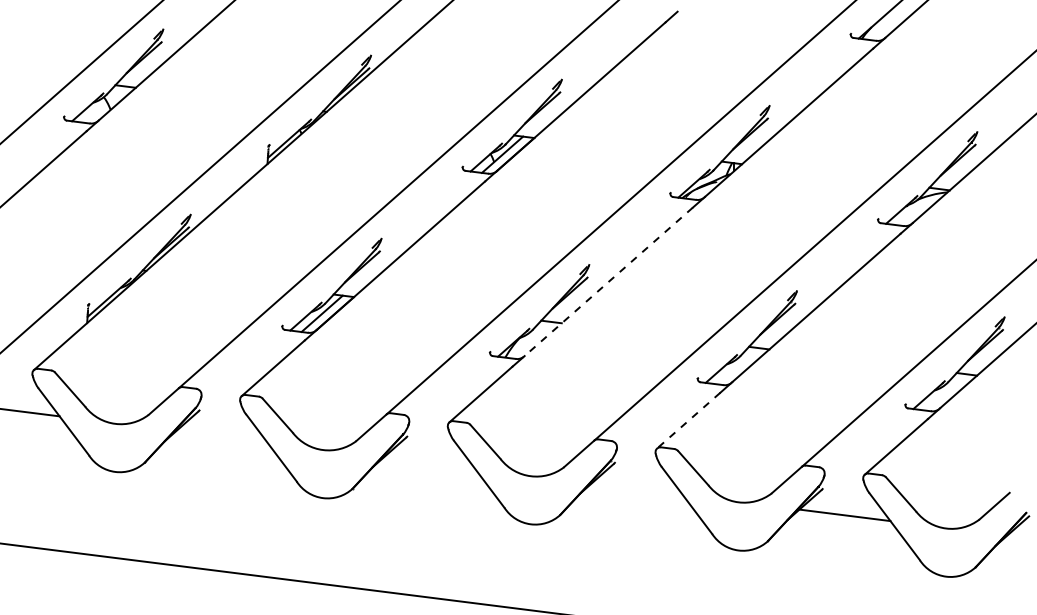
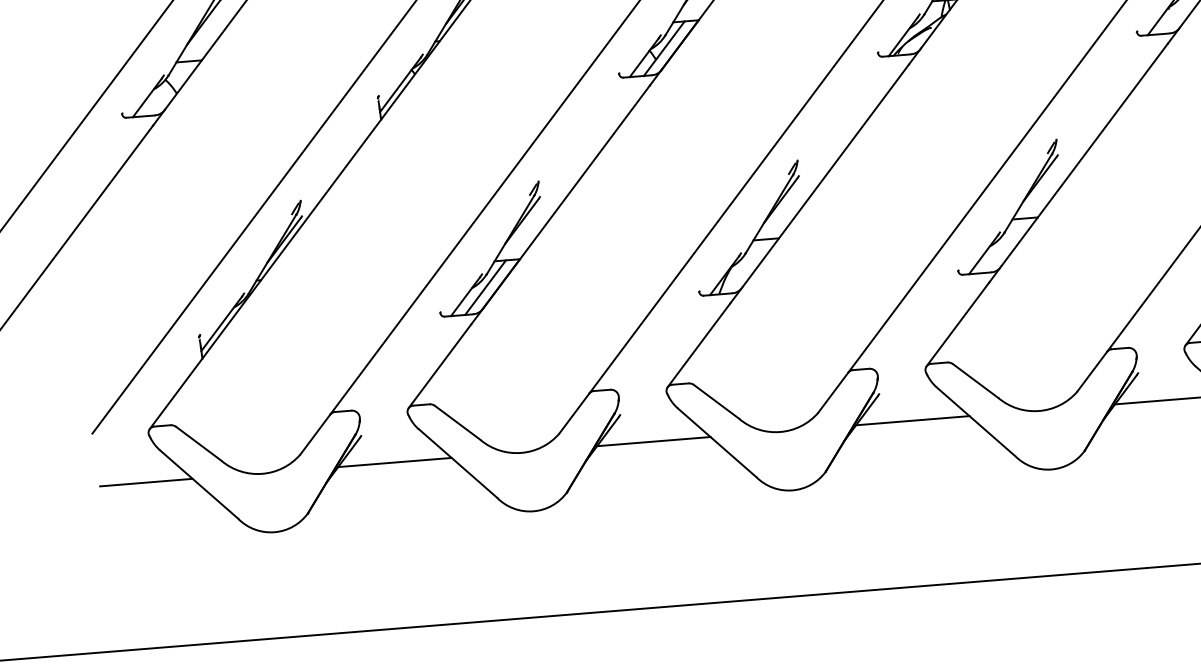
line: (608, 282) -> (825, 176), dashed -> solid
line: (688, 420) -> (957, 324), dashed -> solid
line: (221, 436) -> (394, 462), added
line: (429, 462) -> (653, 441), added
line: (636, 488) -> (911, 420), added

